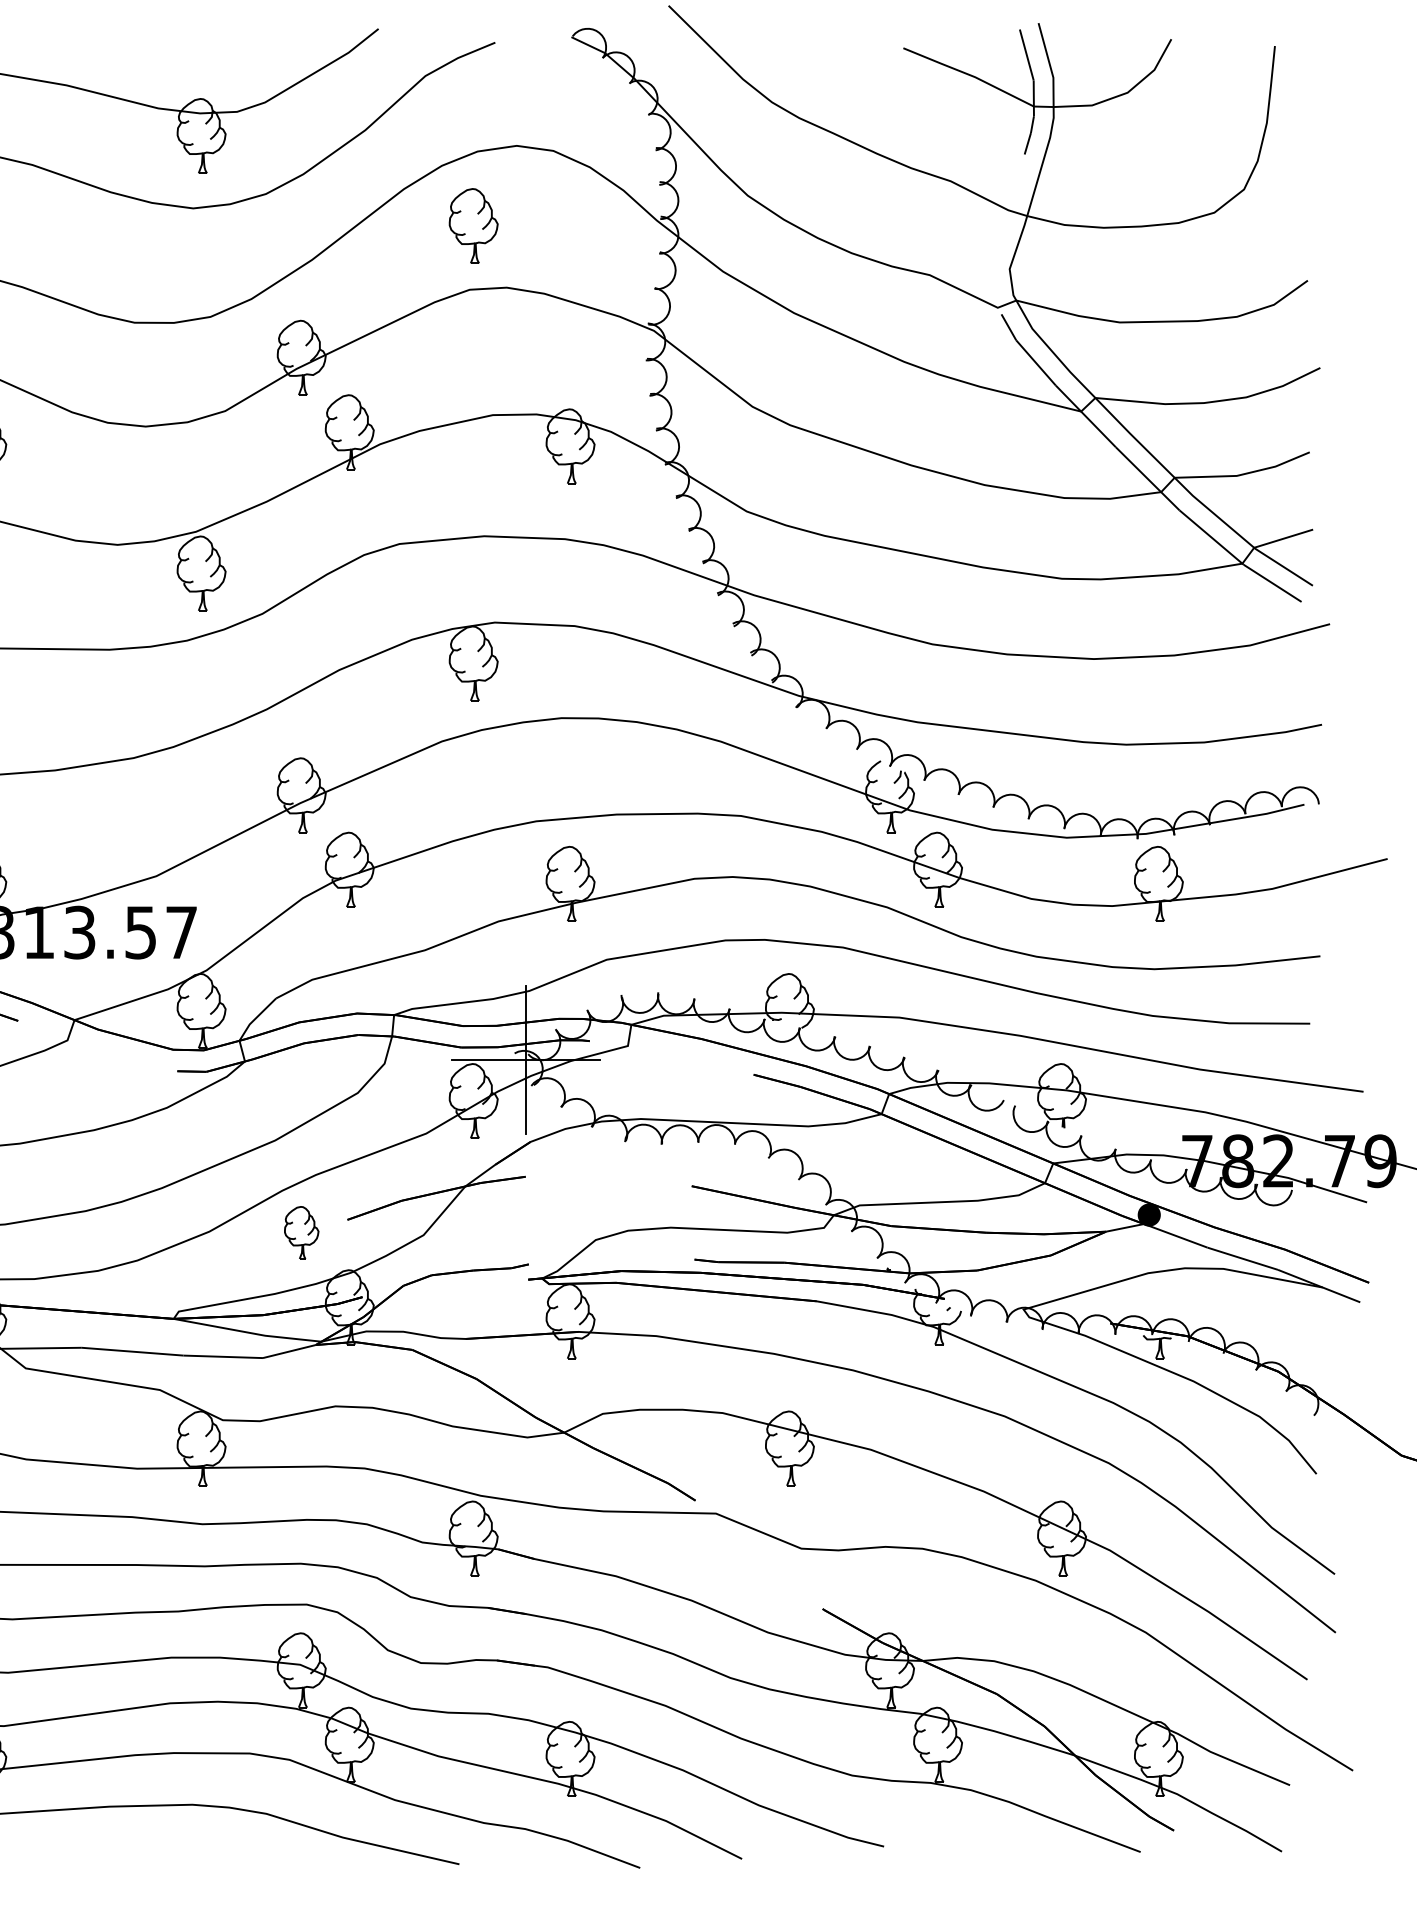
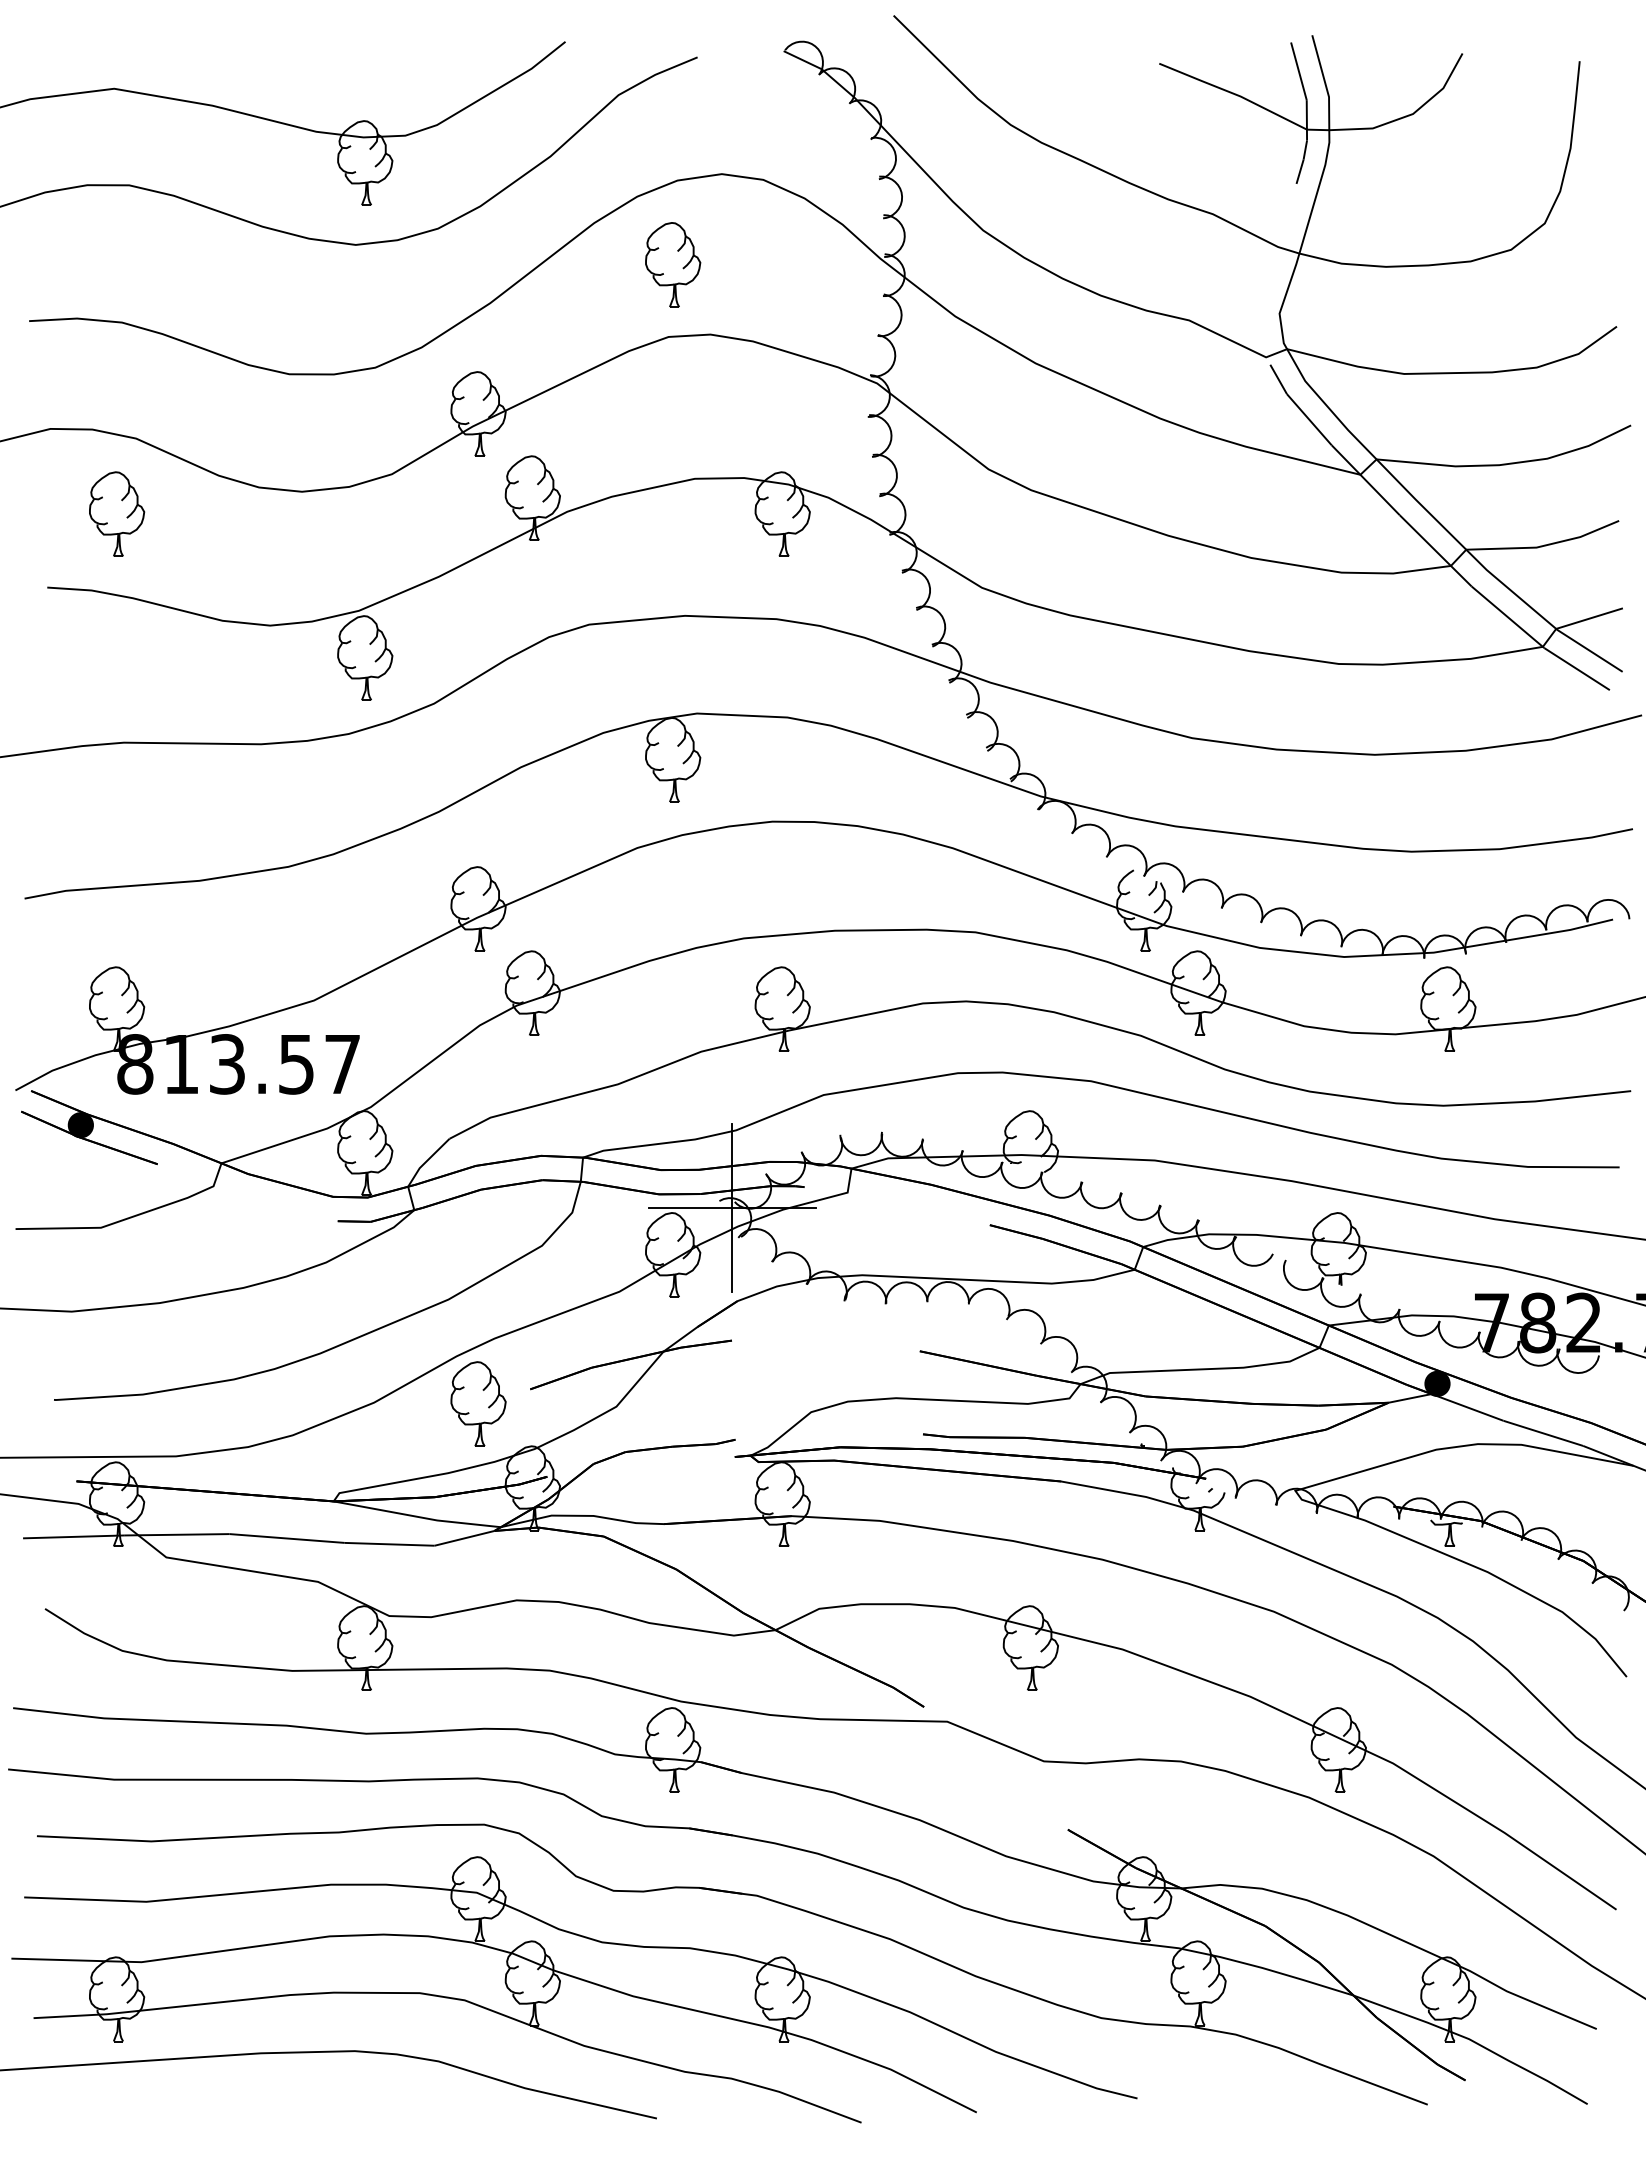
part: (301, 1232) -> (478, 1403), size x1.43

